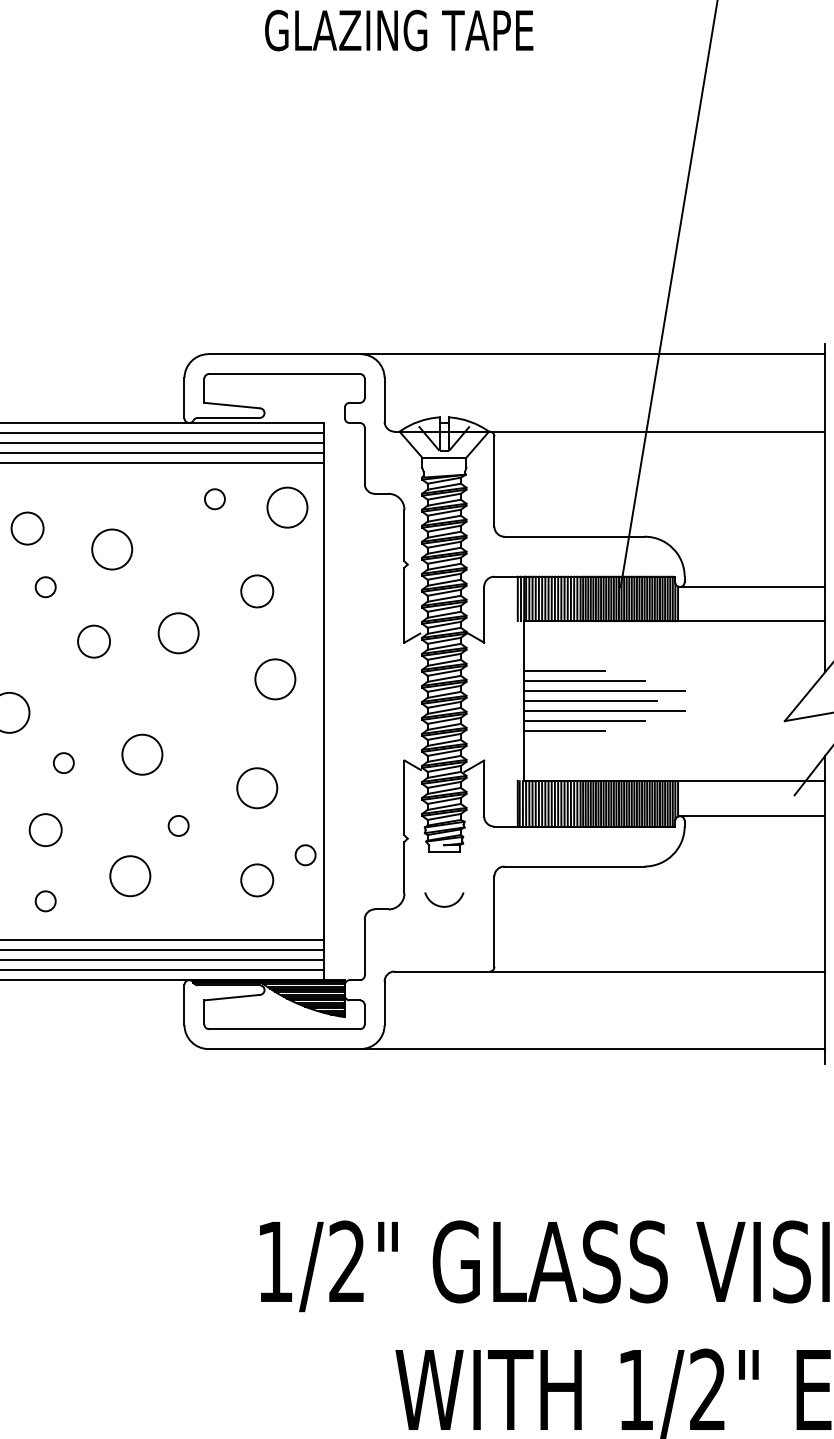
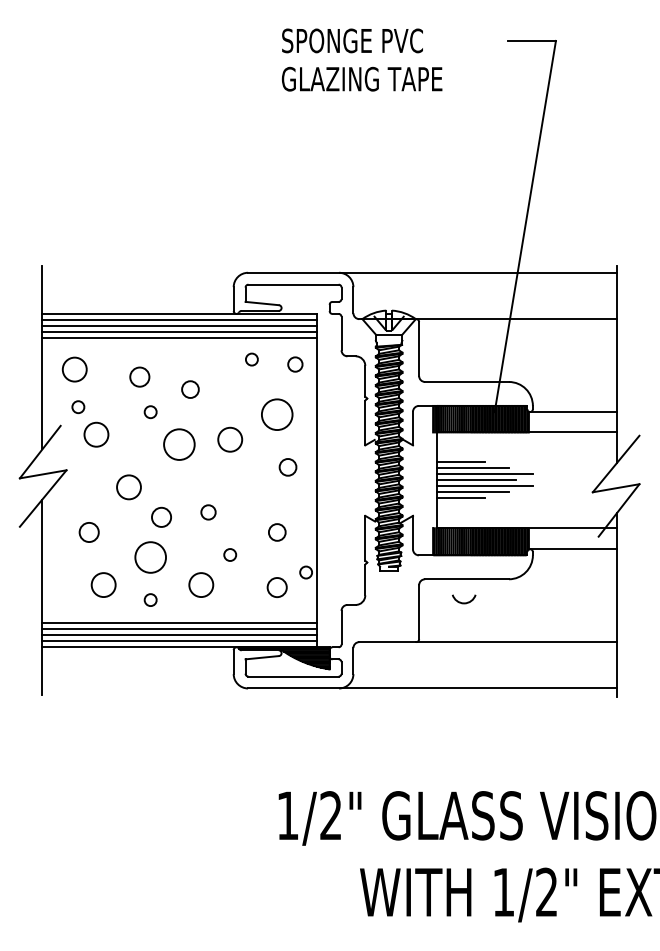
circle: (287, 507) -> (295, 364), size x0.6
circle: (112, 549) -> (190, 389), size x0.7
circle: (256, 591) -> (276, 414), size x1.6
circle: (93, 641) -> (179, 444), size x1.6
circle: (274, 679) -> (287, 467), size x0.7
circle: (142, 754) -> (208, 512), size x0.6
circle: (63, 763) -> (161, 517), size x1.6
circle: (257, 788) -> (277, 532), size x0.7
circle: (45, 830) -> (150, 557), size x1.6
arc: (444, 905) -> (464, 602), moved

